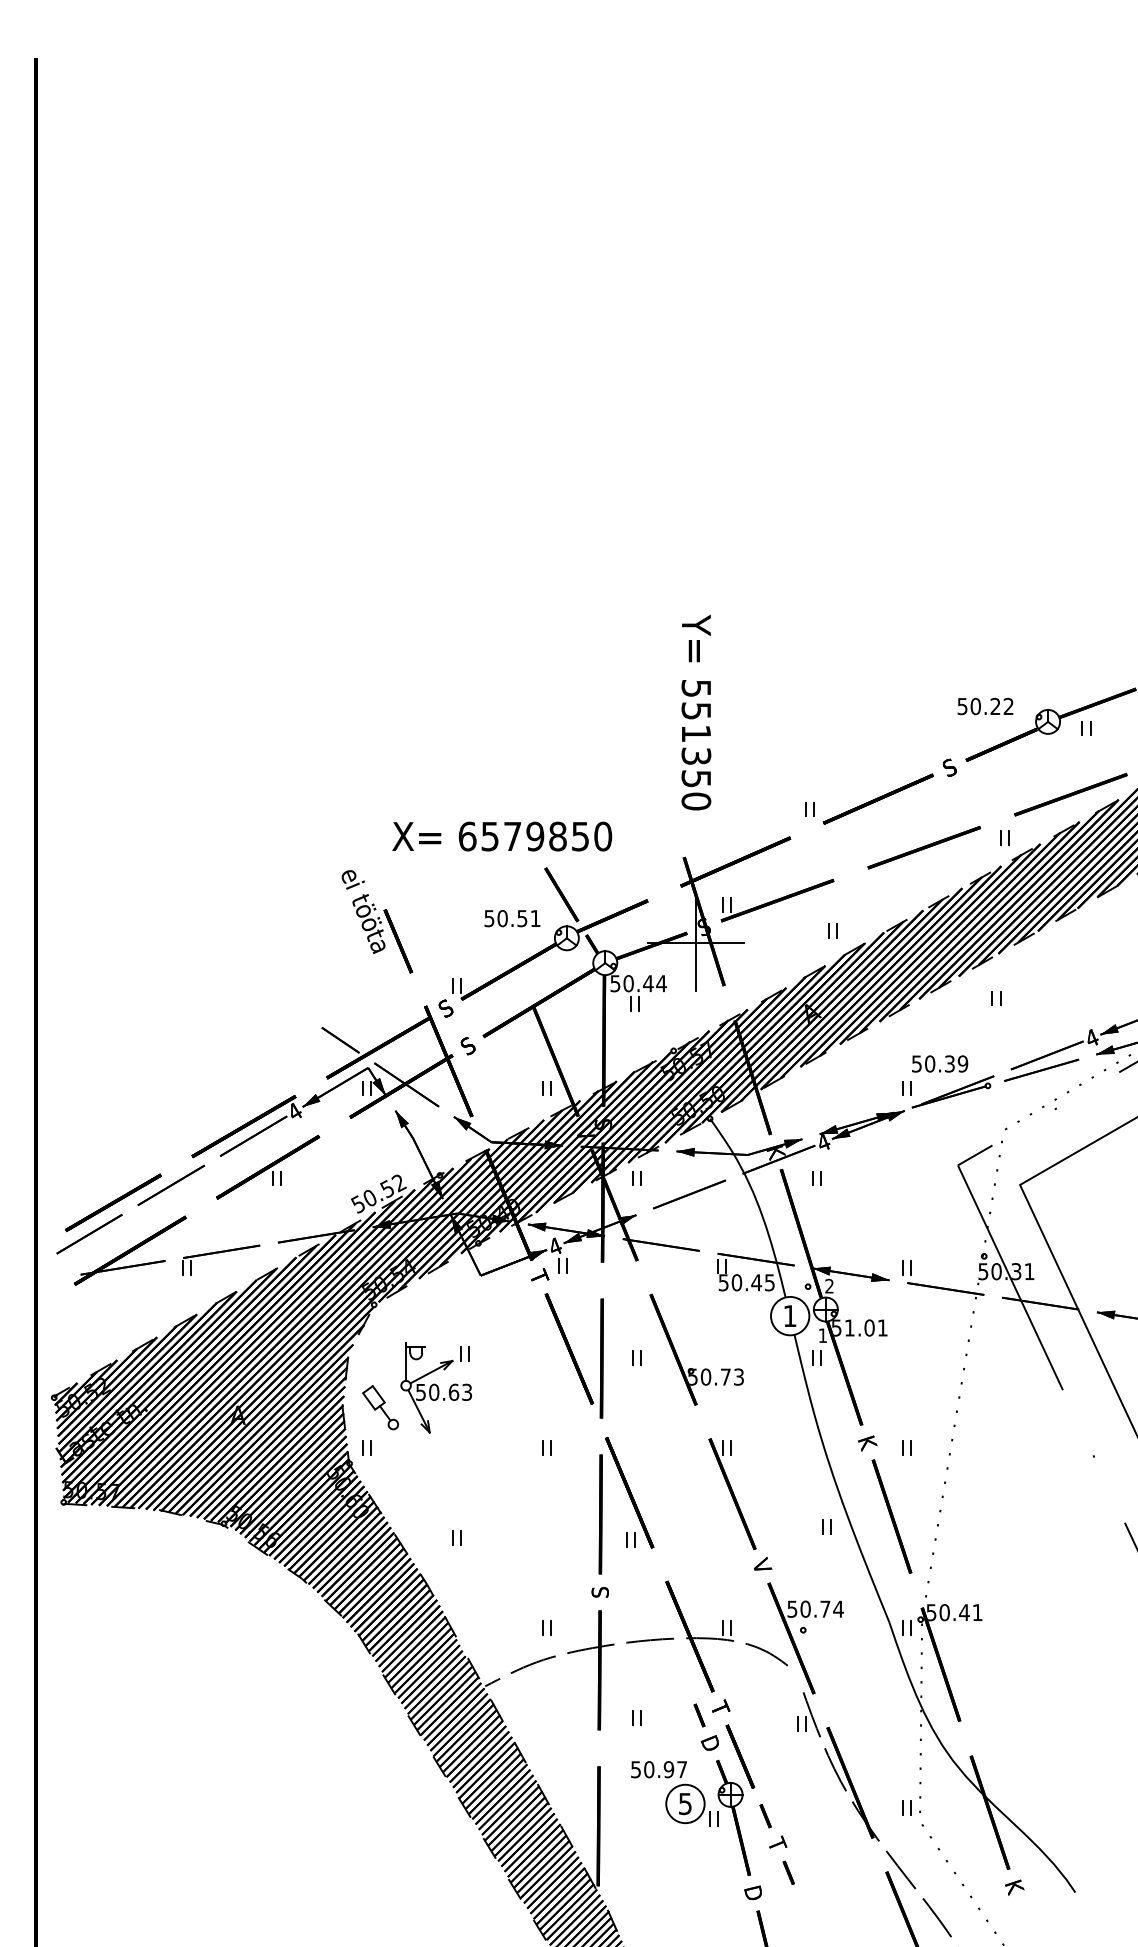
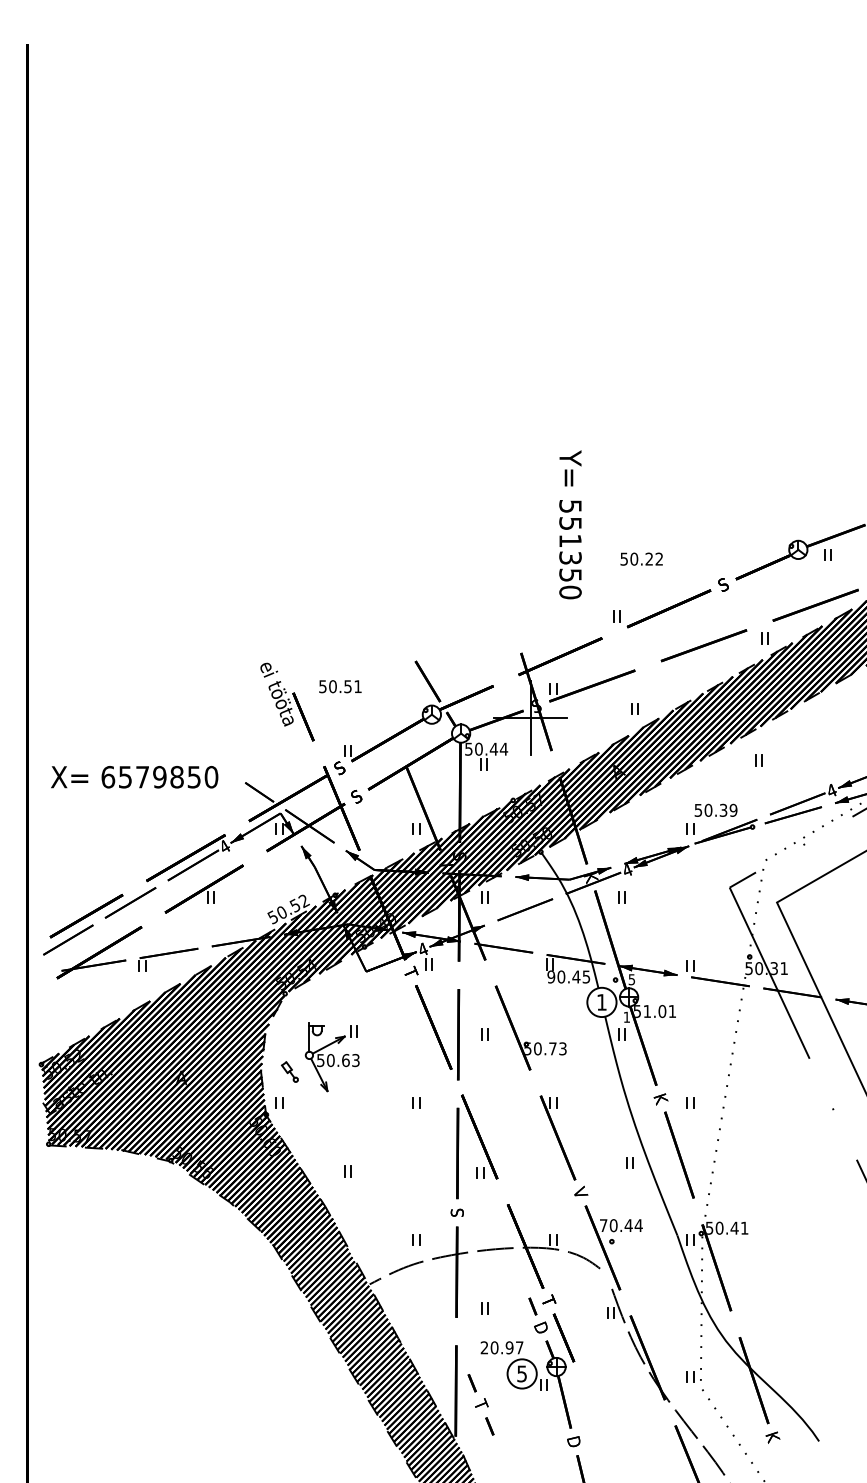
text: (985, 705) -> (641, 558), moved
text: (696, 712) -> (570, 524), moved
text: (502, 836) -> (134, 777), moved
text: (512, 918) -> (340, 686), moved
text: (723, 1282) -> (551, 976), 50.45 -> 90.45
text: (828, 1286) -> (631, 979), 2 -> 5
part: (379, 1406) -> (289, 1071), size x0.6
text: (809, 1609) -> (616, 1225), 50.74 -> 70.44
text: (635, 1769) -> (484, 1347), 50.97 -> 20.97
text: (776, 1844) -> (480, 1404), moved

